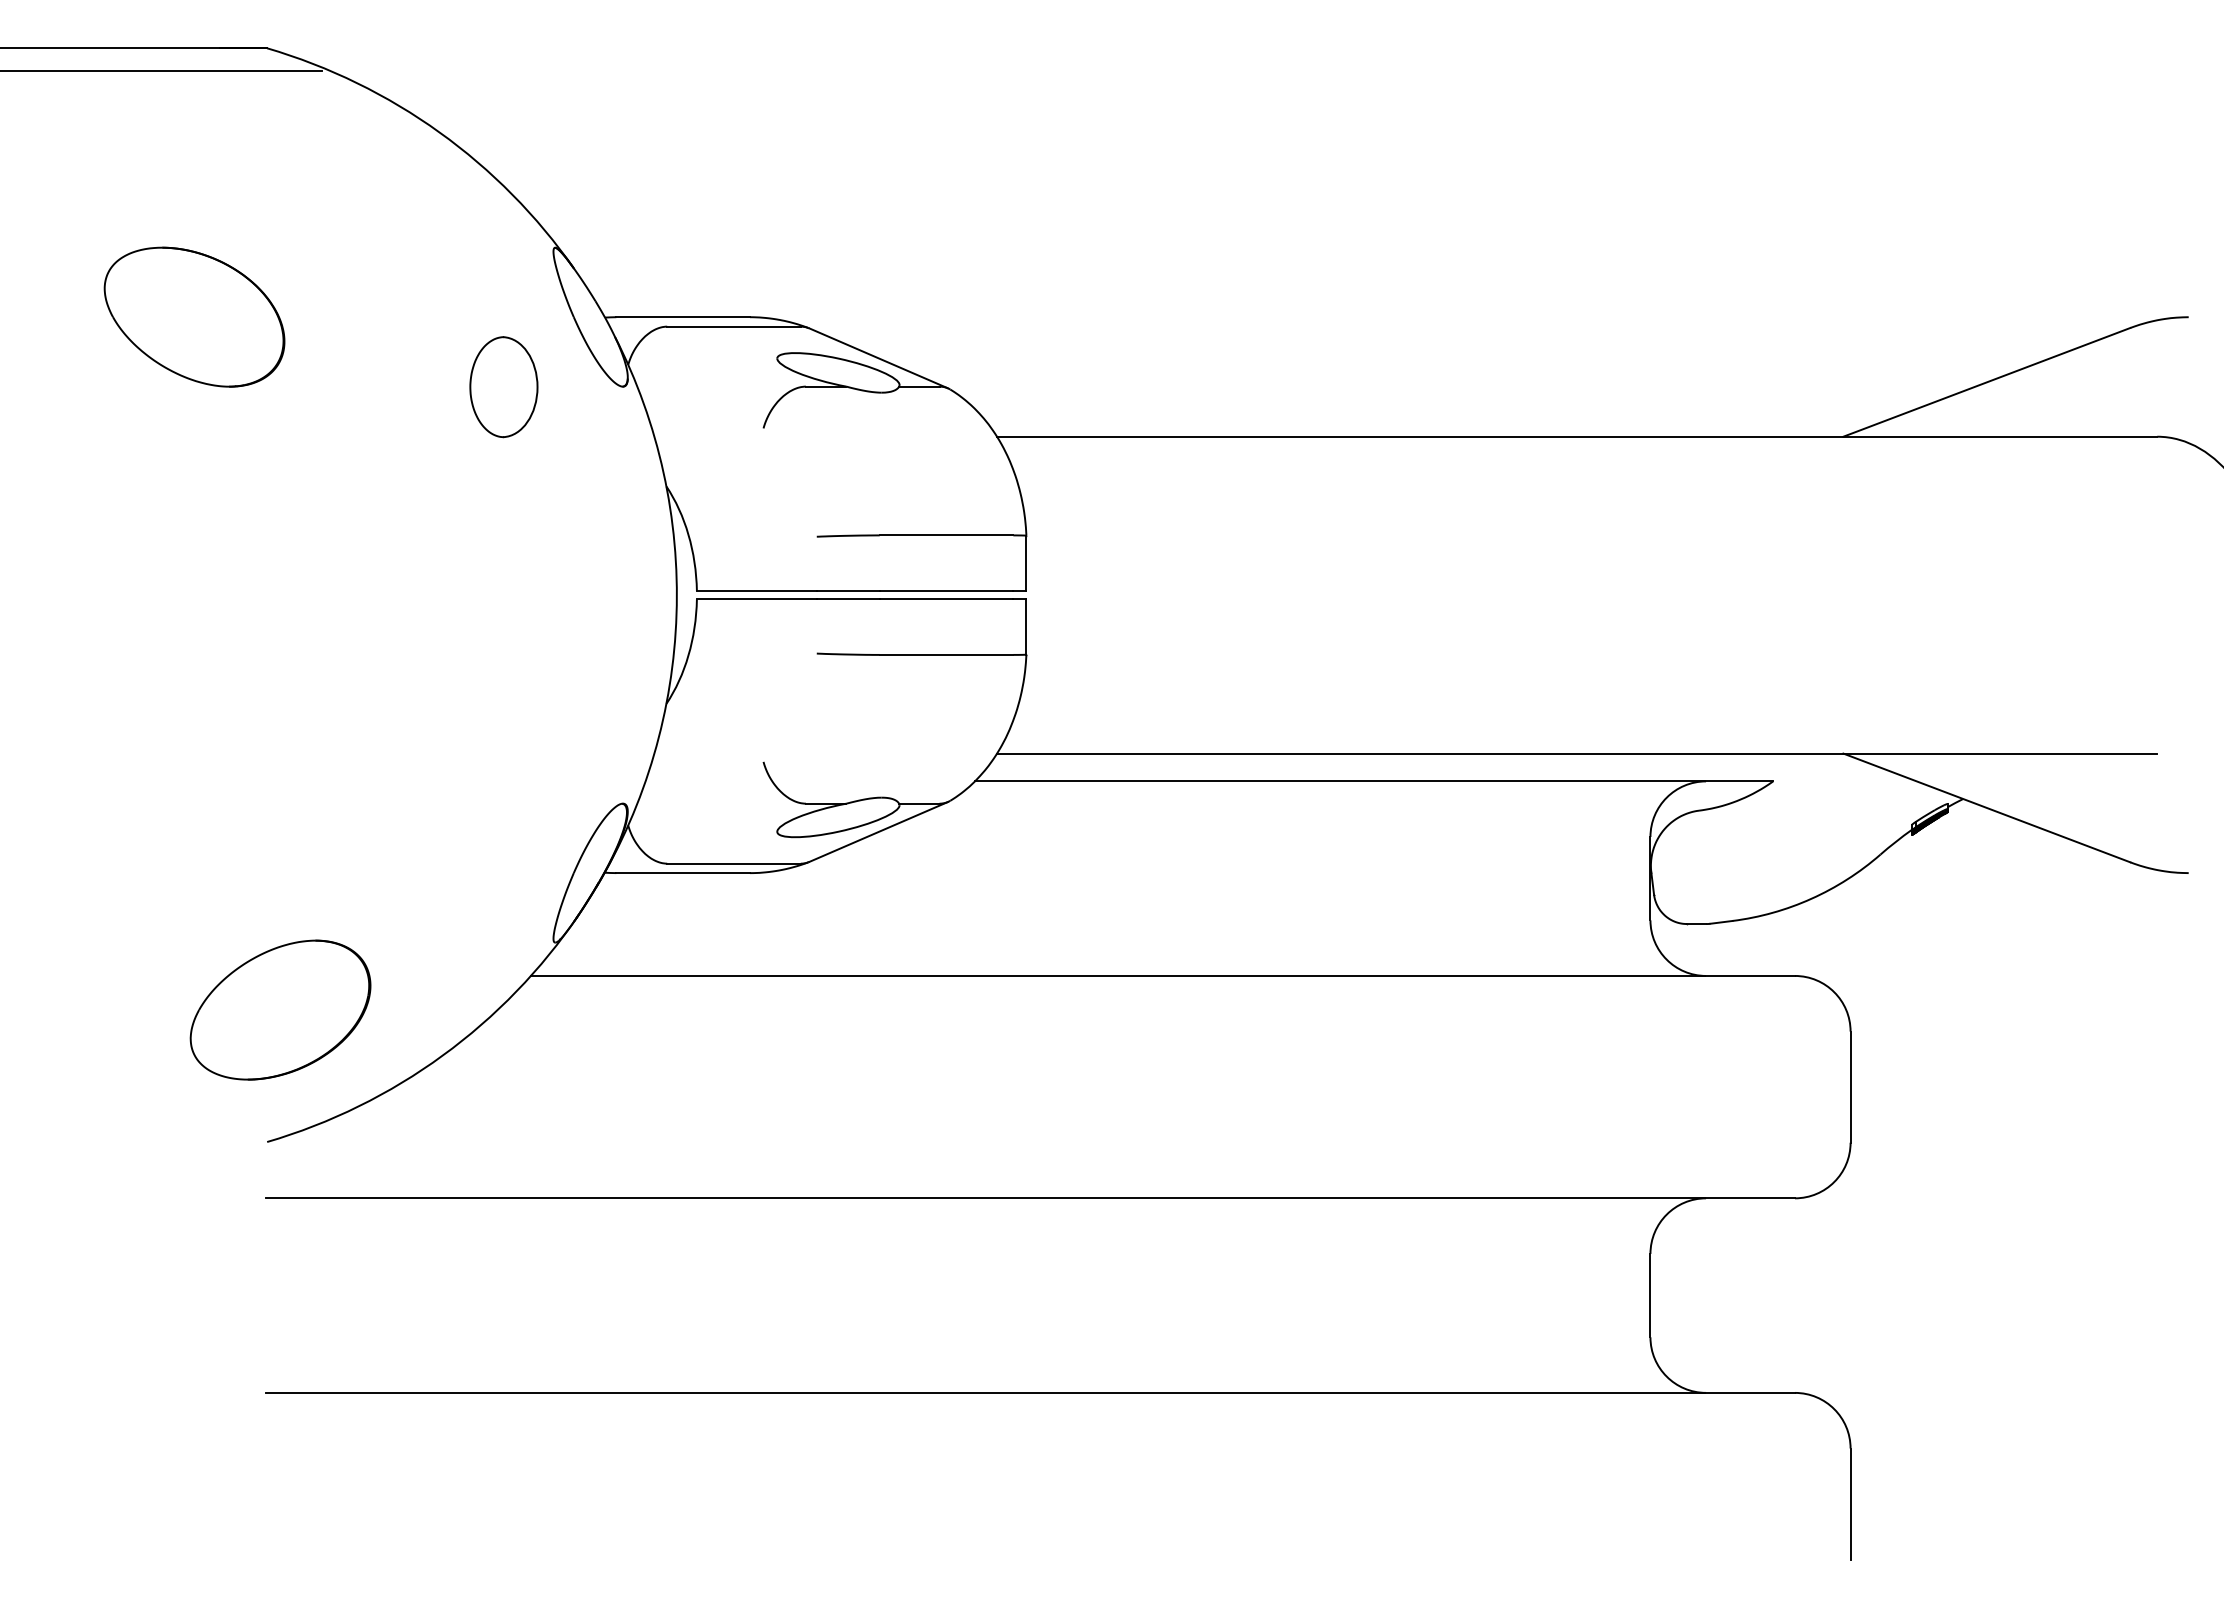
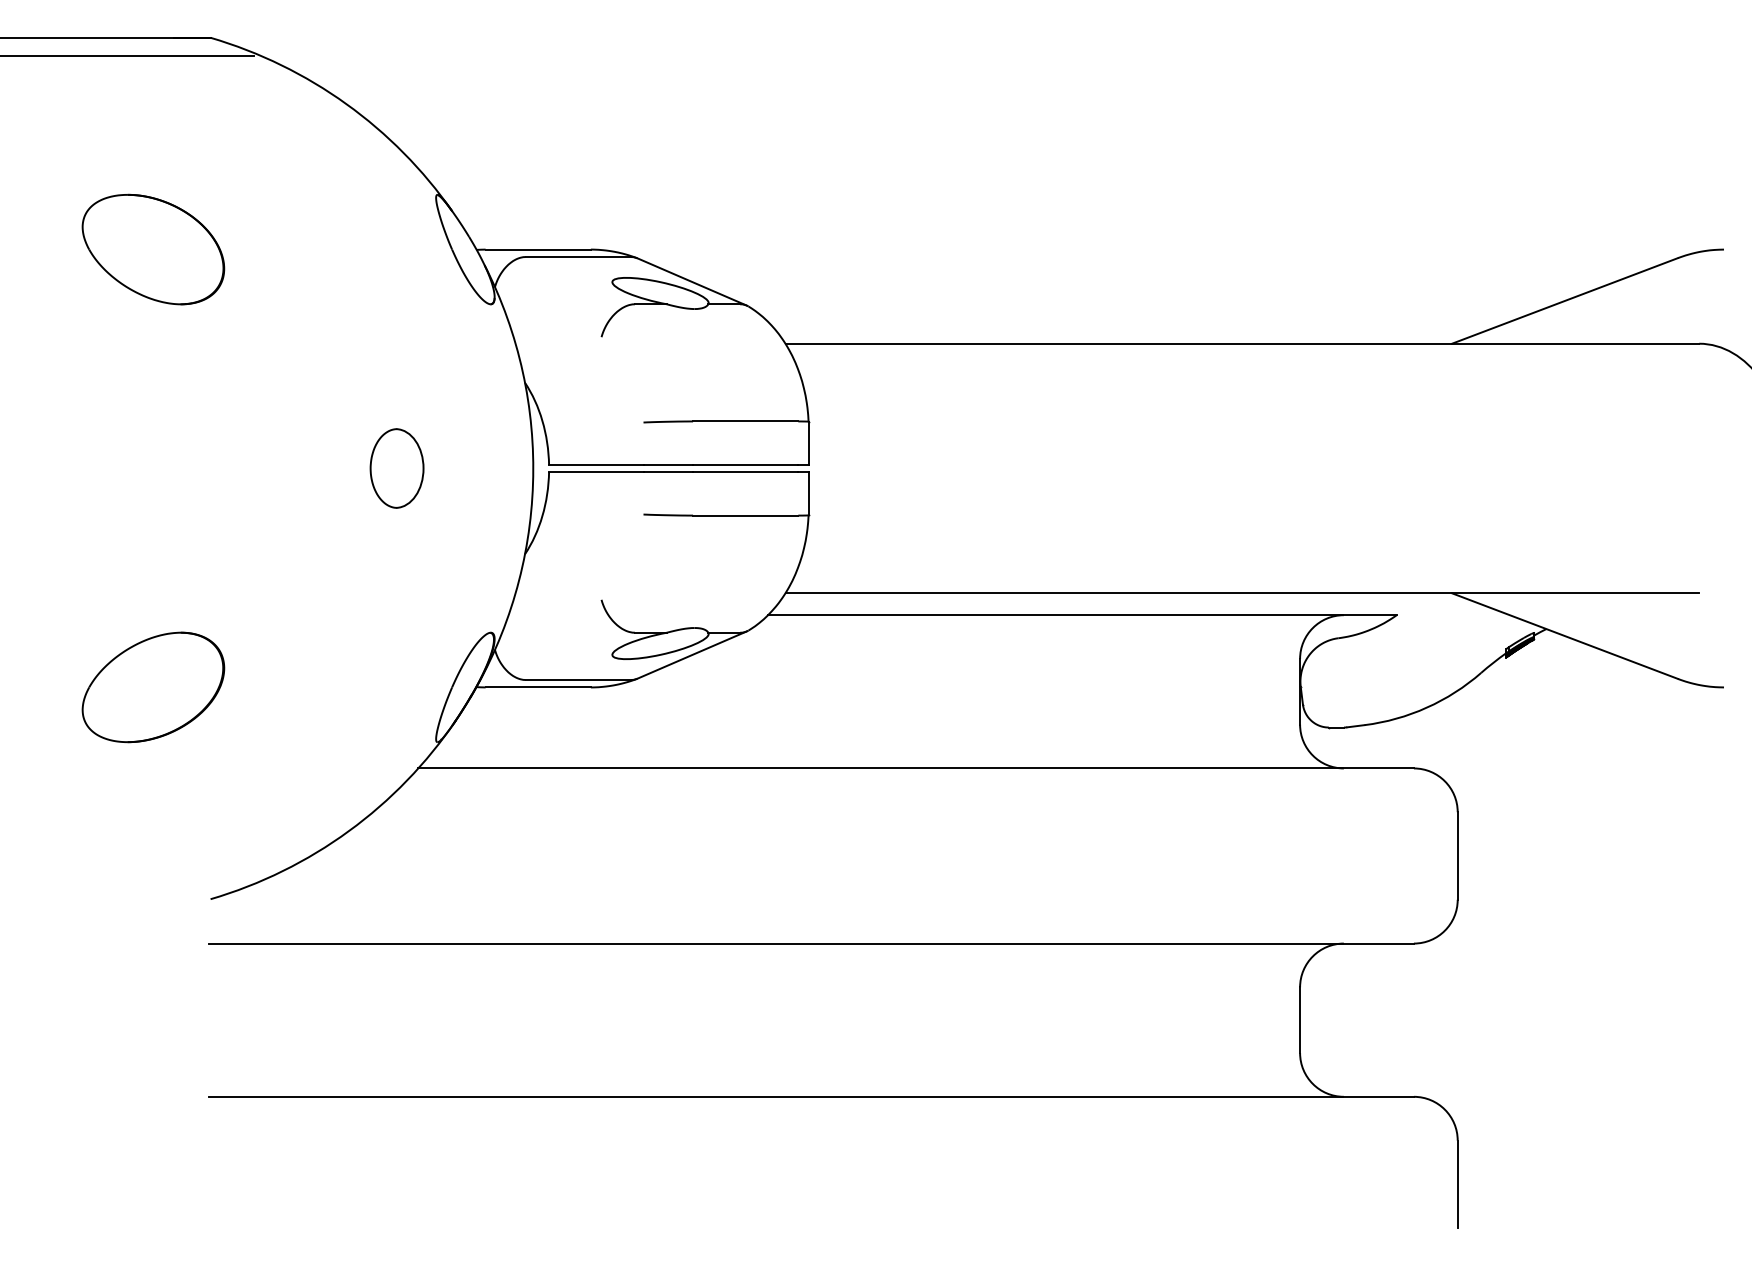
part: (503, 387) -> (396, 468), moved
part: (280, 1009) -> (153, 686), moved

